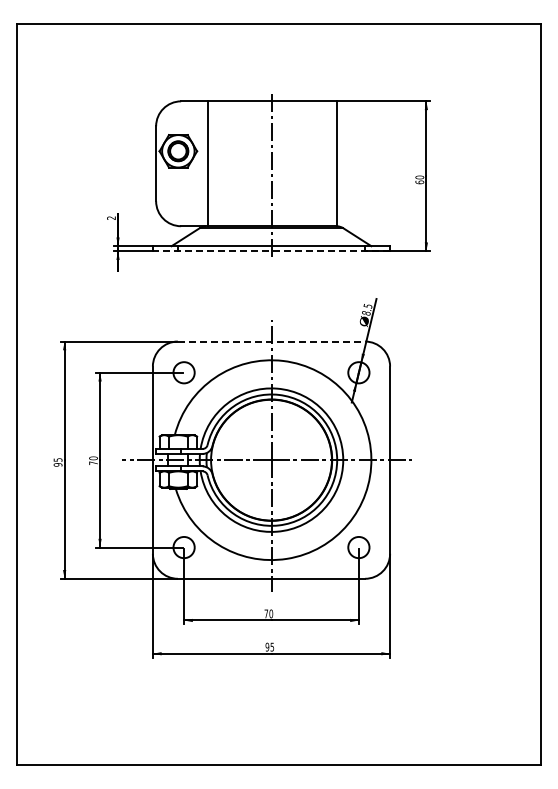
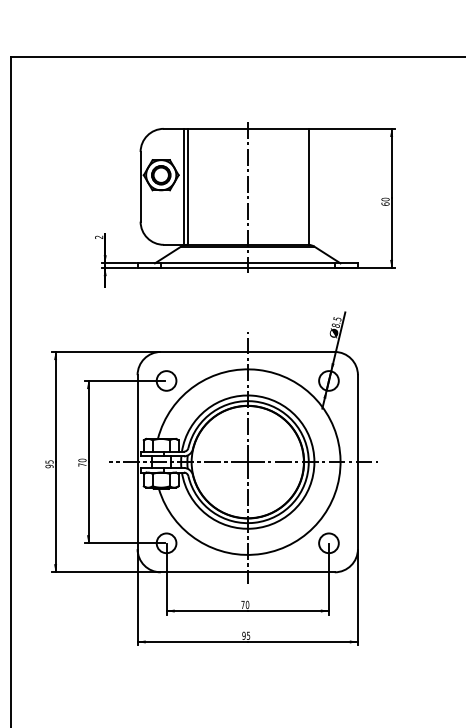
line: (202, 163) -> (183, 186), added
line: (271, 251) -> (247, 268), dashed -> solid
line: (271, 341) -> (247, 351), dashed -> solid

